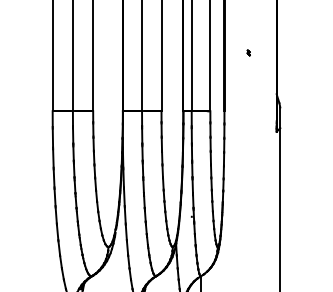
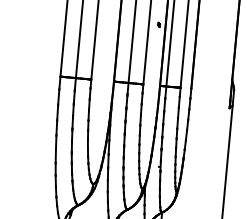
part: (248, 52) -> (158, 24), moved

